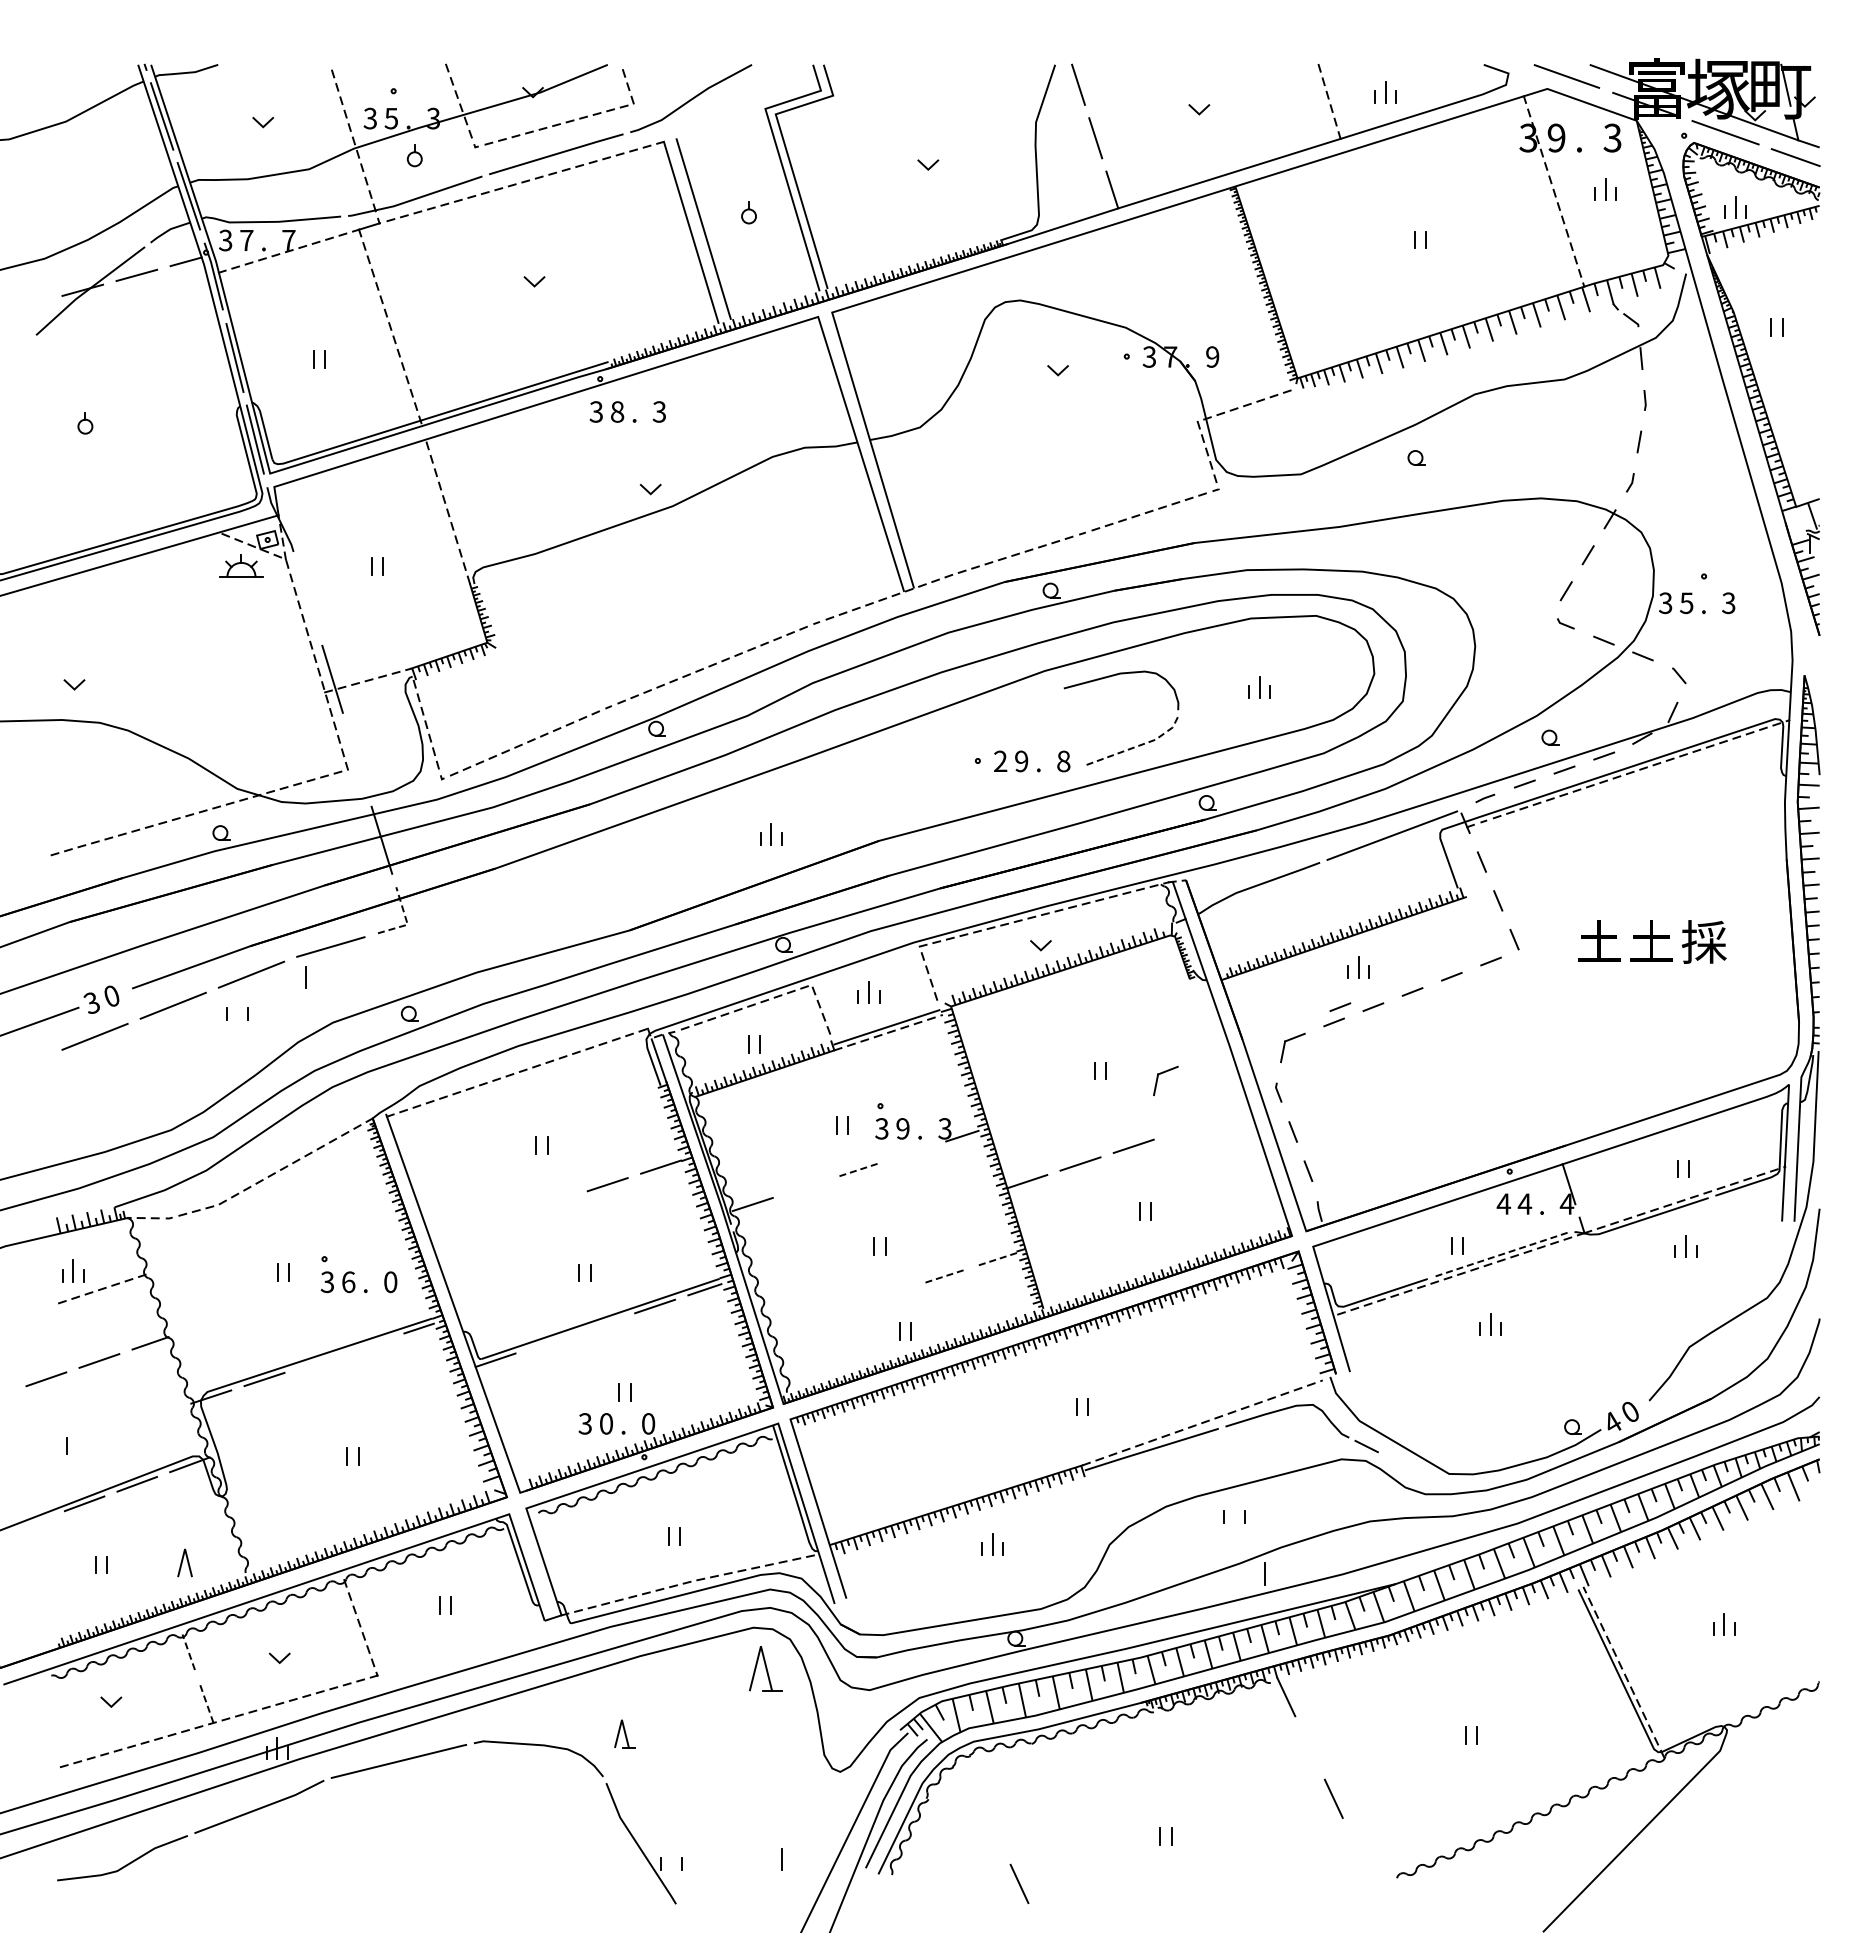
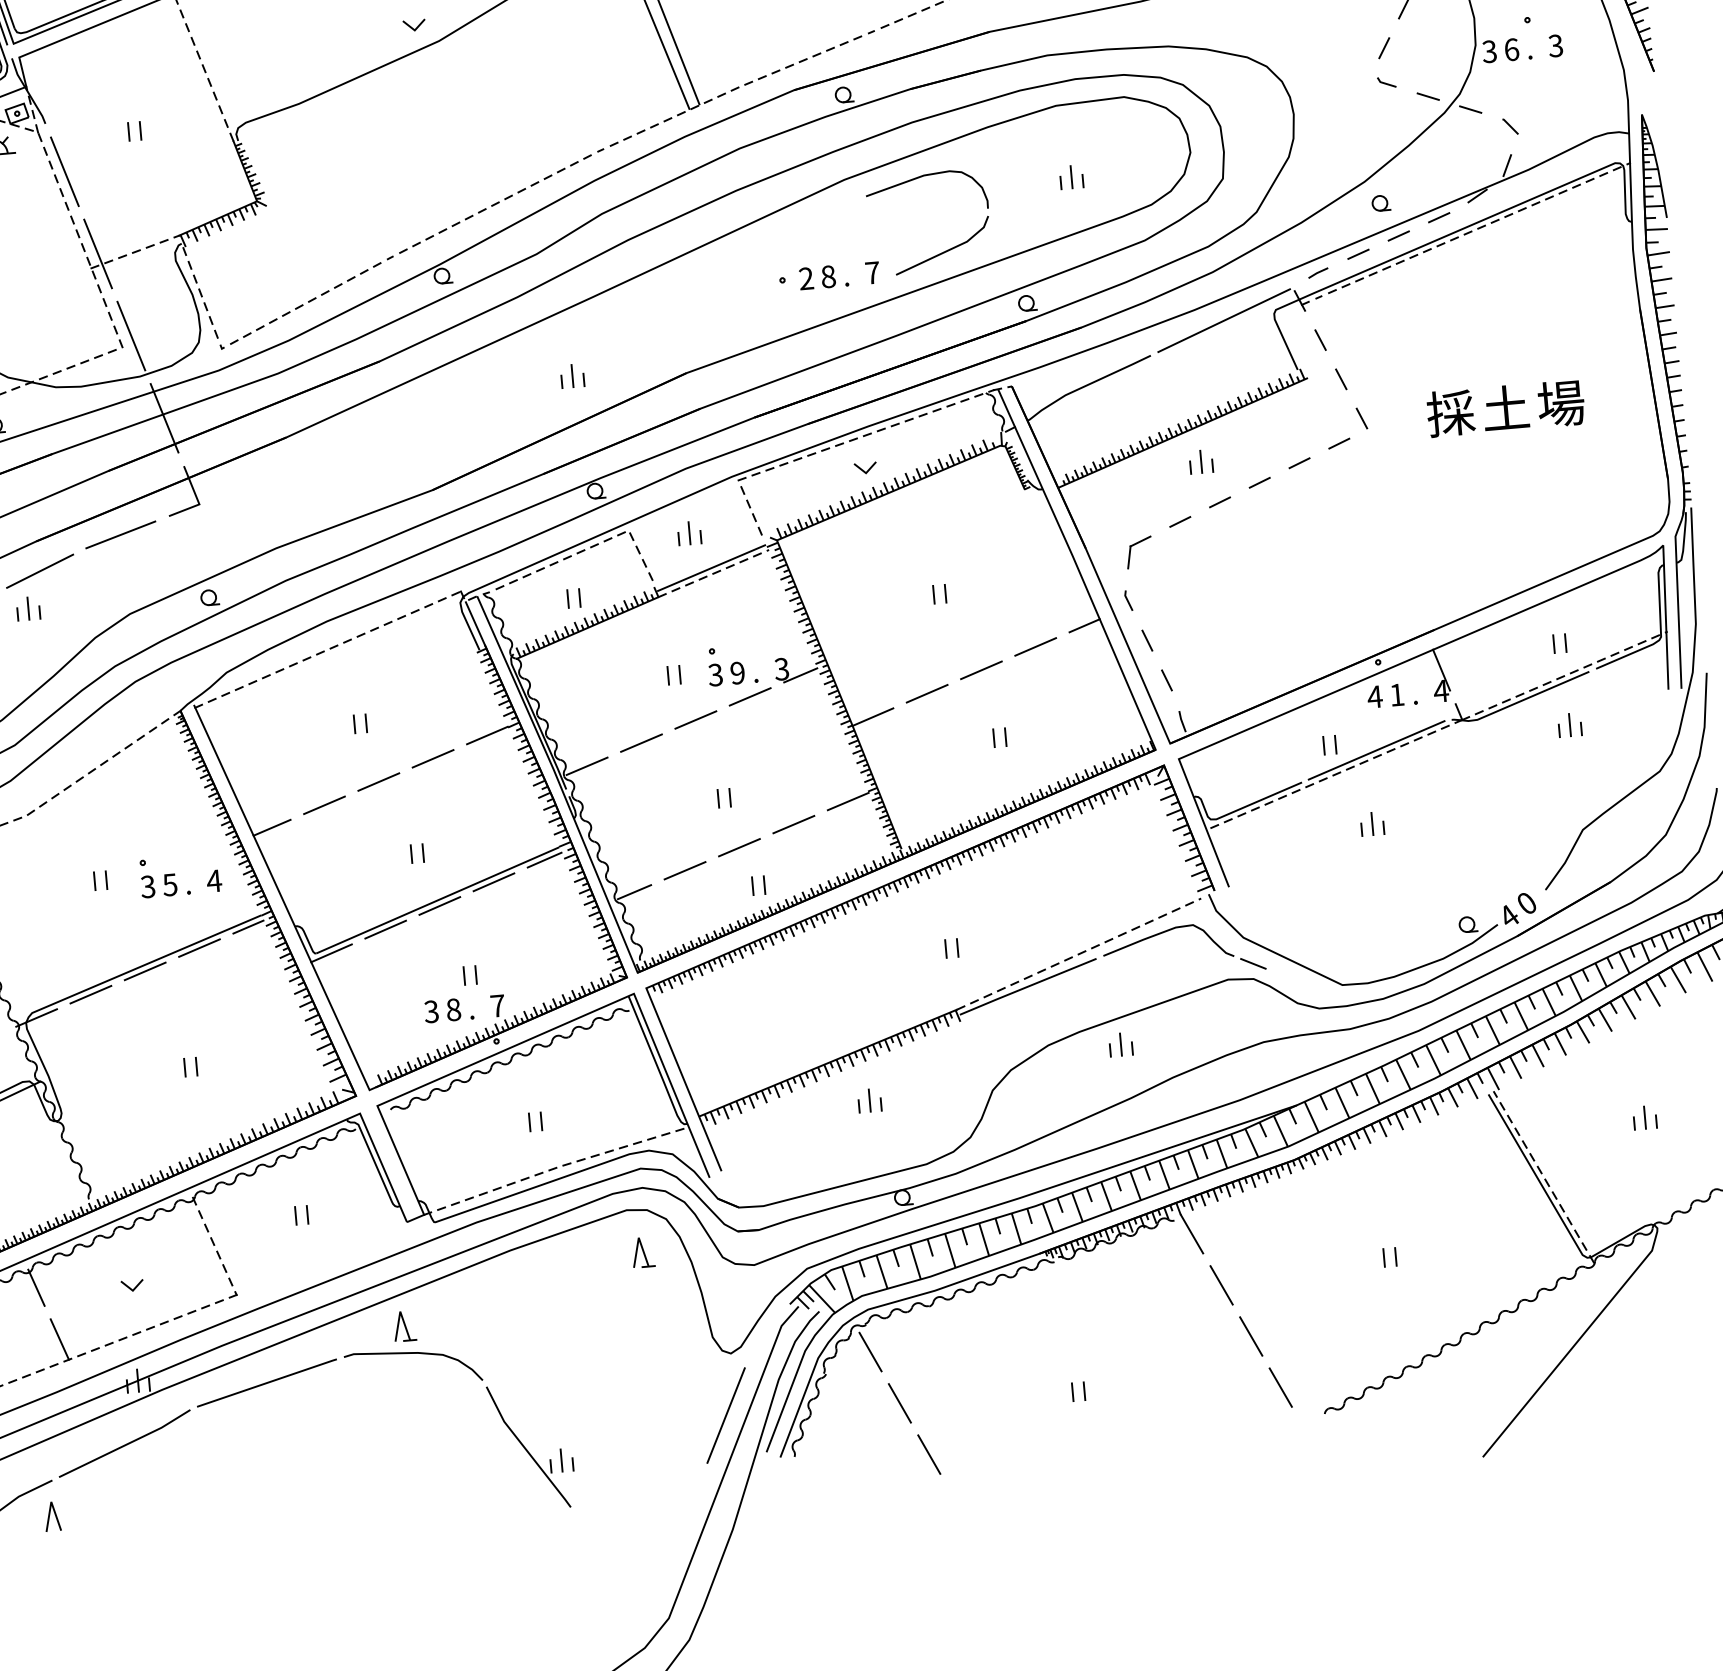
line: (307, 598) -> (64, 171), added
text: (1686, 603) -> (1511, 50), 5 -> 6
line: (1137, 746) -> (948, 250), dashed -> solid
line: (357, 759) -> (131, 335), added
text: (1021, 761) -> (828, 276), 9 -> 8
text: (1063, 761) -> (872, 273), 8 -> 7
line: (406, 920) -> (197, 500), dashed -> solid
text: (1598, 941) -> (1450, 412), 土 -> 採
text: (1703, 941) -> (1560, 403), 採 -> 場
line: (305, 977) -> (27, 609), moved
line: (1340, 1006) -> (1185, 504), removed
part: (1161, 1074) -> (1003, 592), removed
line: (1234, 1112) -> (1084, 625), added
line: (1186, 1128) -> (1035, 646), added
line: (912, 1151) -> (749, 696), added
line: (859, 1169) -> (695, 719), dashed -> solid
line: (806, 1186) -> (641, 742), added
line: (554, 1201) -> (378, 781), added
text: (1524, 1203) -> (1396, 694), 4 -> 1
line: (501, 1219) -> (324, 805), added
line: (449, 1236) -> (271, 827), added
line: (1500, 1254) -> (1376, 750), dashed -> solid
line: (996, 1259) -> (847, 801), dashed -> solid
line: (943, 1276) -> (793, 824), dashed -> solid
text: (348, 1282) -> (170, 885), 6 -> 5
text: (390, 1282) -> (214, 881), 0 -> 4
line: (890, 1293) -> (739, 847), added
line: (836, 1310) -> (684, 869), added
line: (601, 1324) -> (439, 906), added
line: (786, 1327) -> (633, 892), added
line: (548, 1342) -> (385, 929), added
line: (371, 1343) -> (199, 947), added
line: (317, 1361) -> (144, 970), added
text: (606, 1423) -> (453, 1009), 0 -> 8
text: (648, 1423) -> (497, 1005), 0 -> 7
line: (182, 1562) -> (49, 1516), moved
line: (1264, 1573) -> (1120, 1044), moved
line: (188, 1652) -> (36, 1288), dashed -> solid
part: (765, 1668) -> (643, 1251), size x0.62
line: (206, 1702) -> (59, 1338), dashed -> solid
part: (624, 1733) -> (404, 1325), moved
line: (1309, 1747) -> (1220, 1284), added
line: (972, 1781) -> (870, 1351), added
line: (830, 1830) -> (726, 1415), added
line: (995, 1832) -> (899, 1402), added
line: (1357, 1849) -> (1280, 1387), added
line: (781, 1859) -> (560, 1461), moved

